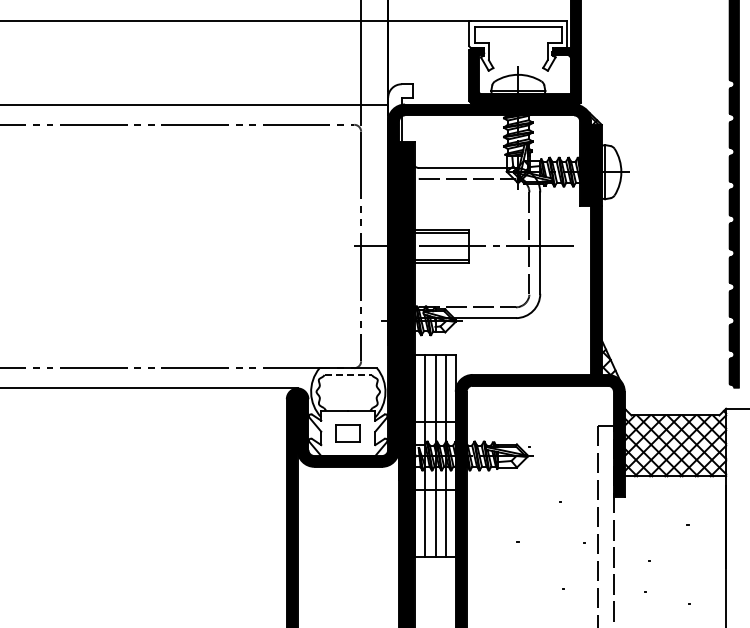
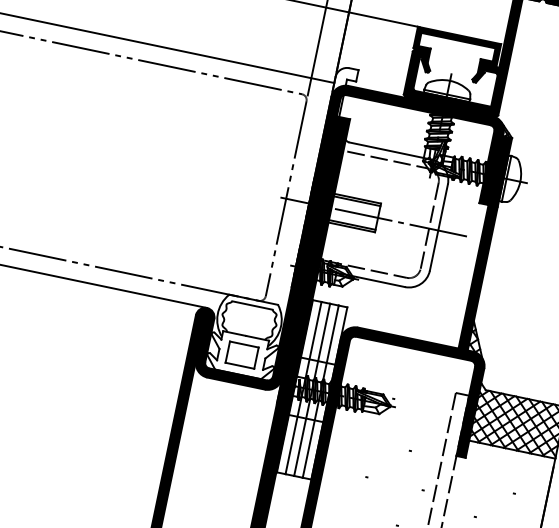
fill: (518, 46) -> (455, 56), added
line: (348, 374) -> (252, 305), dashed -> solid
part: (347, 433) -> (241, 355), size x1.43

